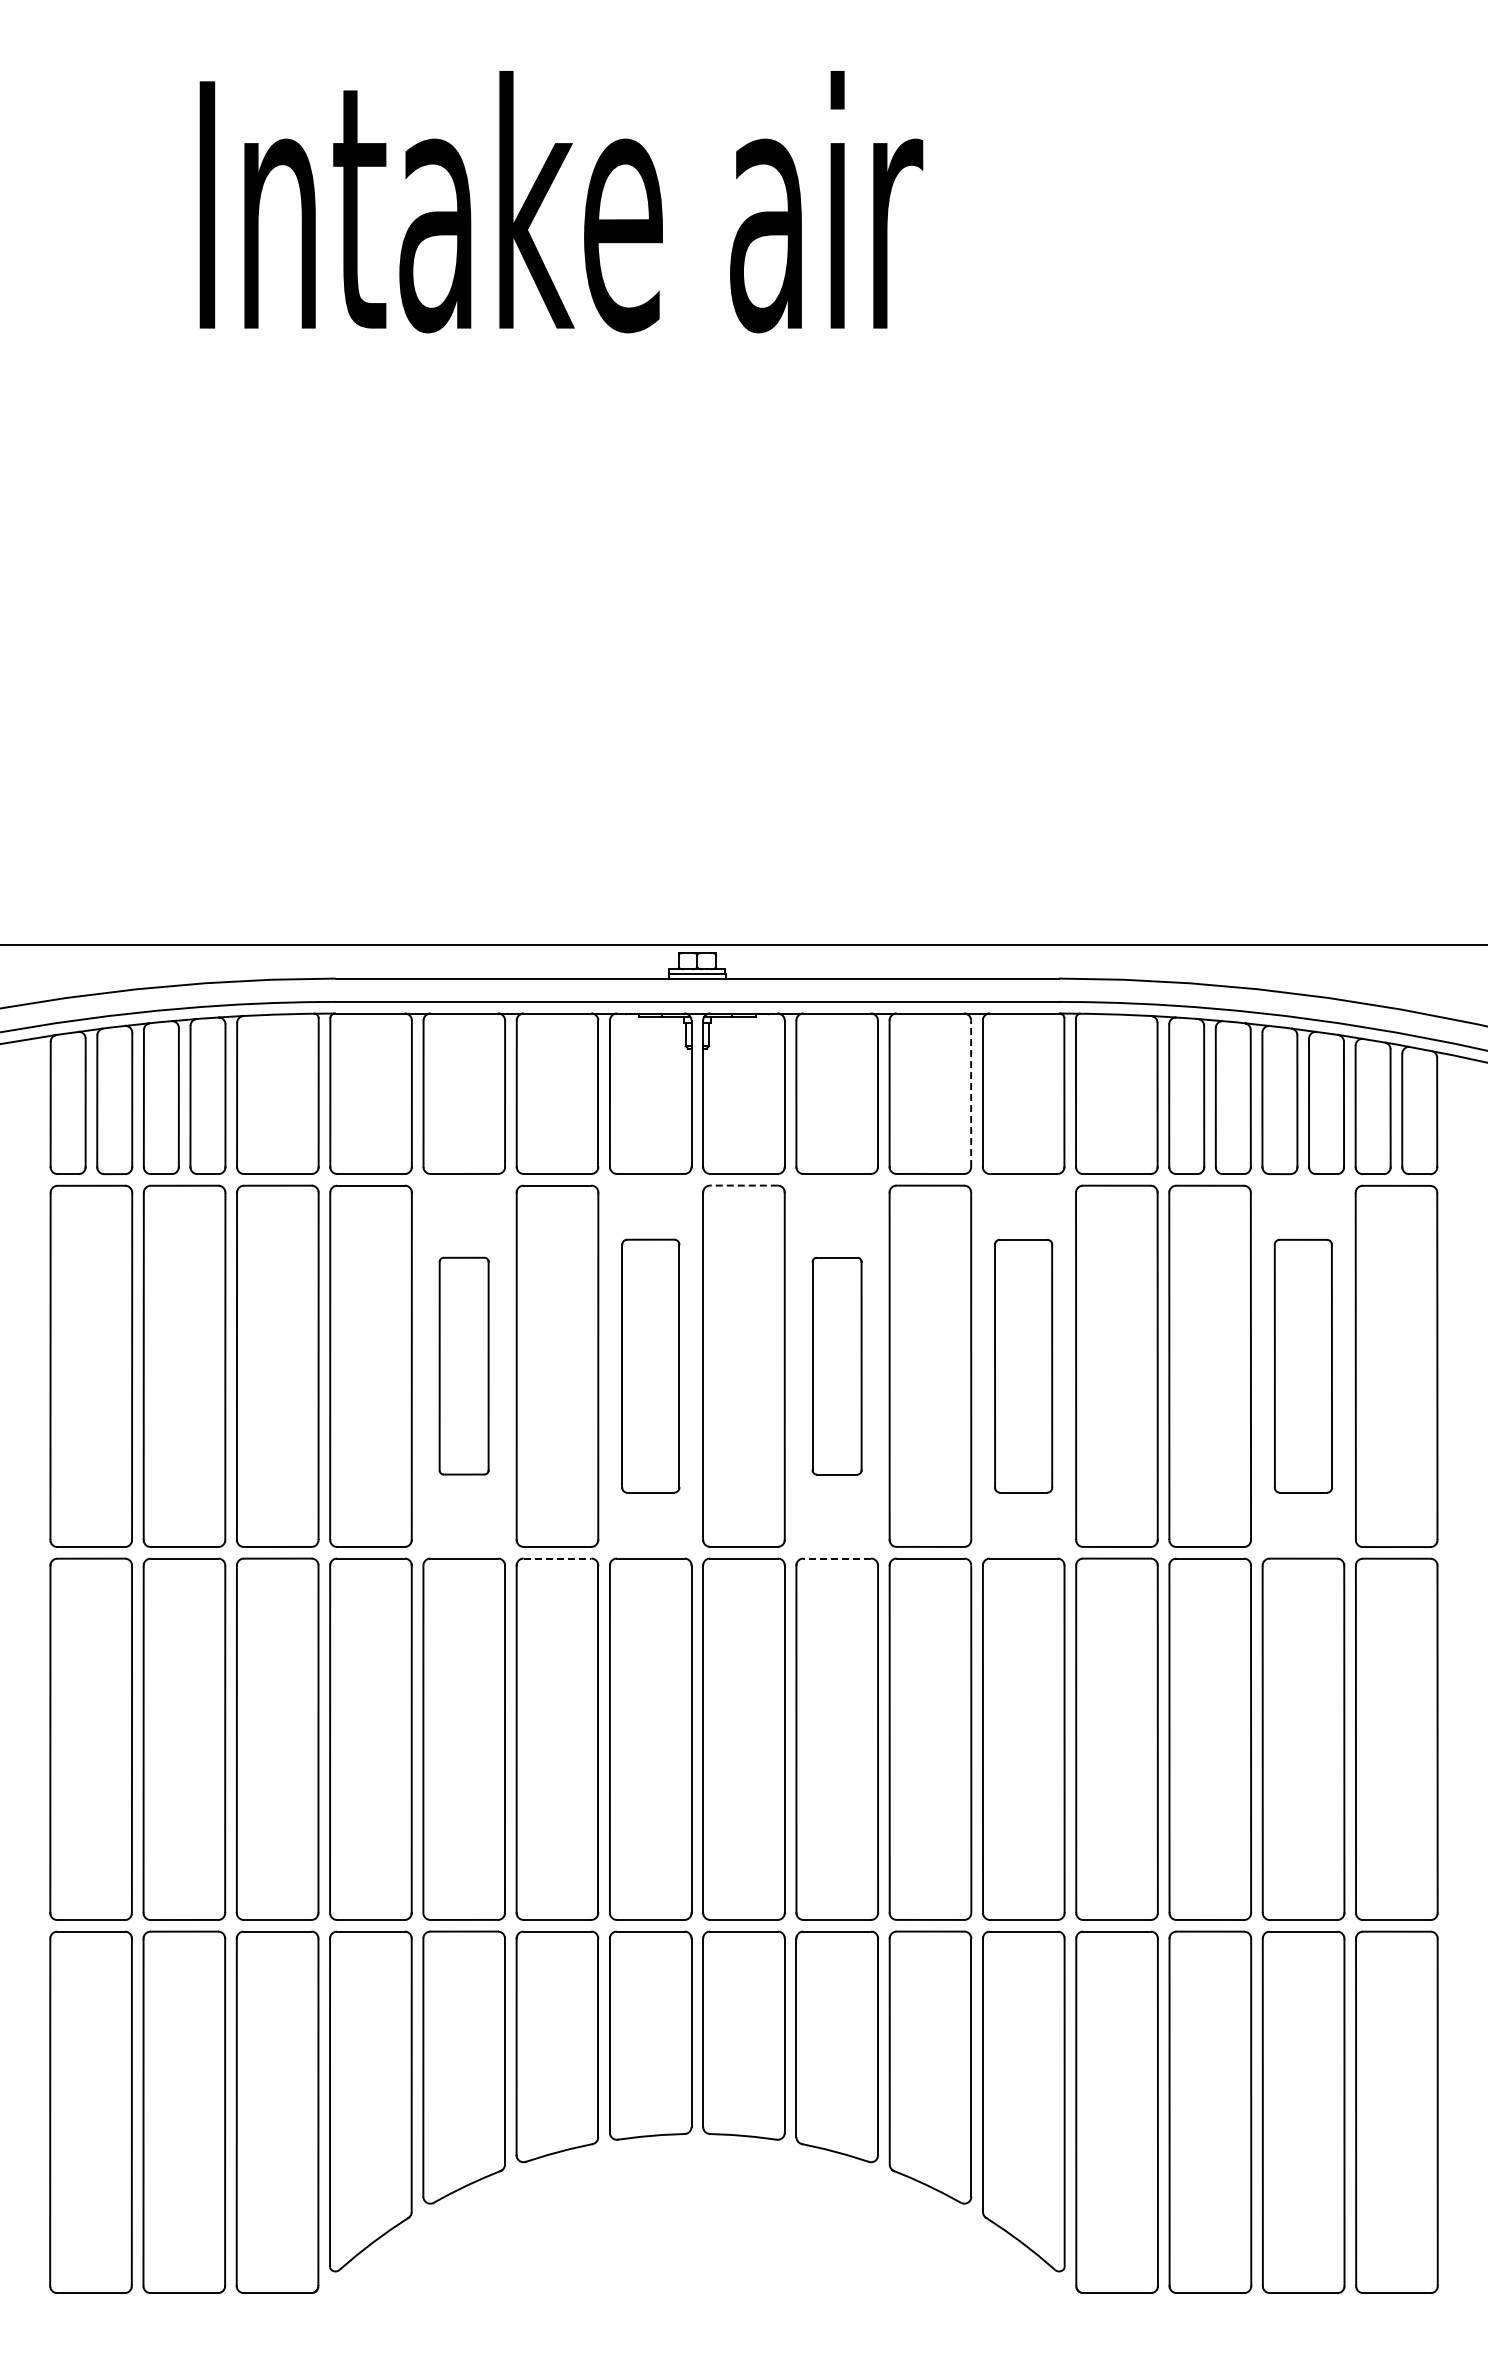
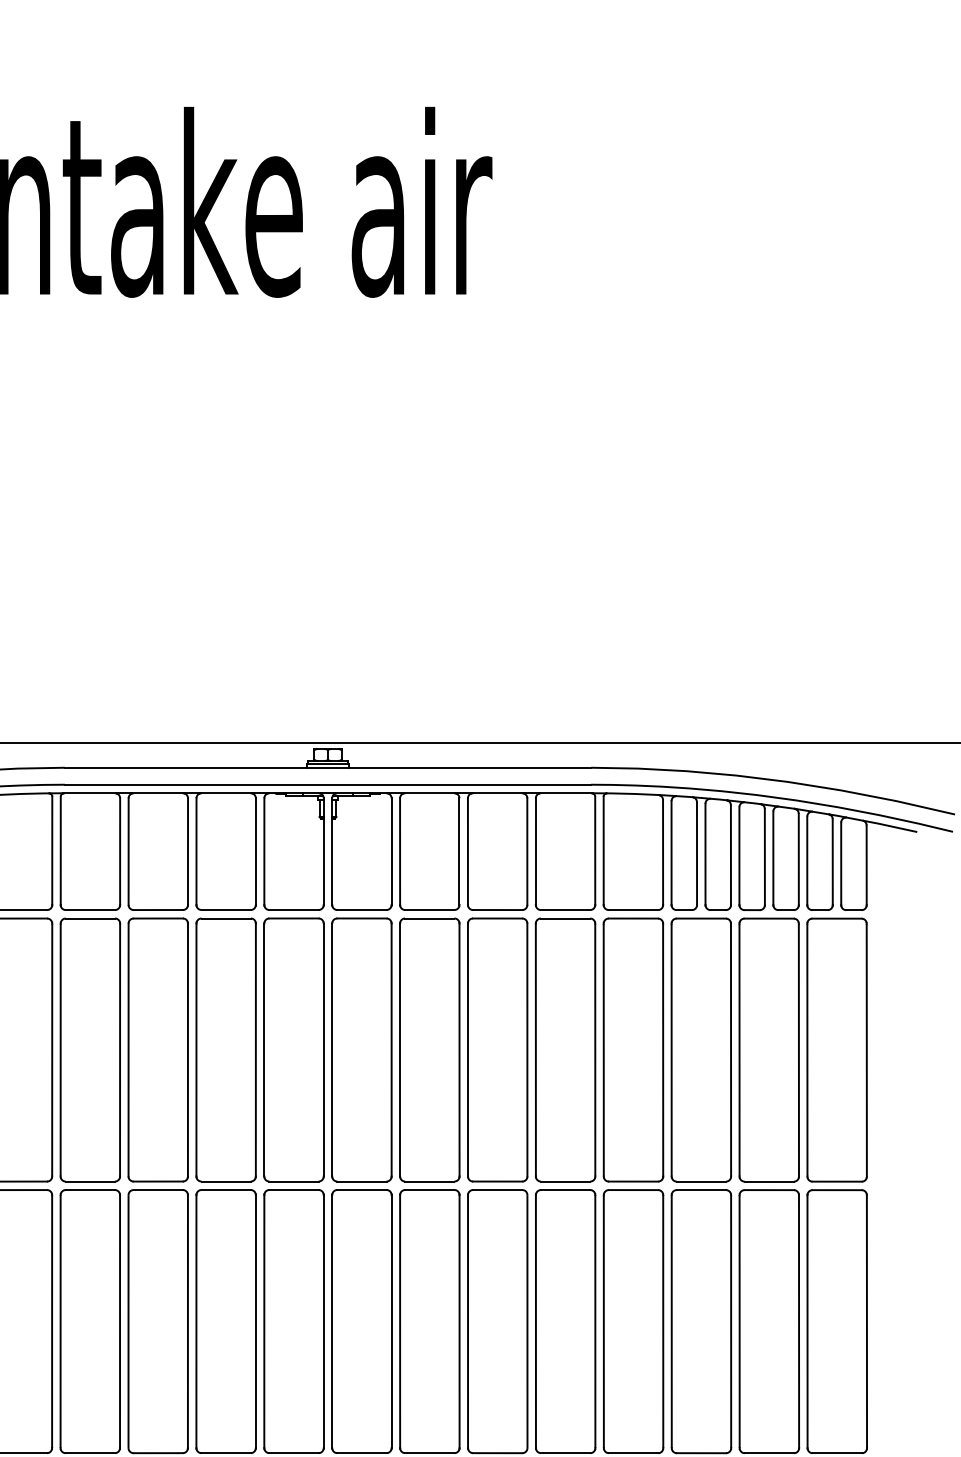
line: (971, 1093) -> (527, 851), dashed -> solid
line: (743, 1185) -> (361, 918), dashed -> solid
part: (463, 1365) -> (157, 1049), size x1.67
part: (650, 1365) -> (293, 1049), size x1.43
part: (836, 1365) -> (429, 1049), size x1.67
part: (1023, 1365) -> (565, 1049), size x1.43
part: (1303, 1365) -> (769, 1049), size x1.43
line: (557, 1558) -> (226, 1189), dashed -> solid
line: (837, 1558) -> (430, 1189), dashed -> solid

